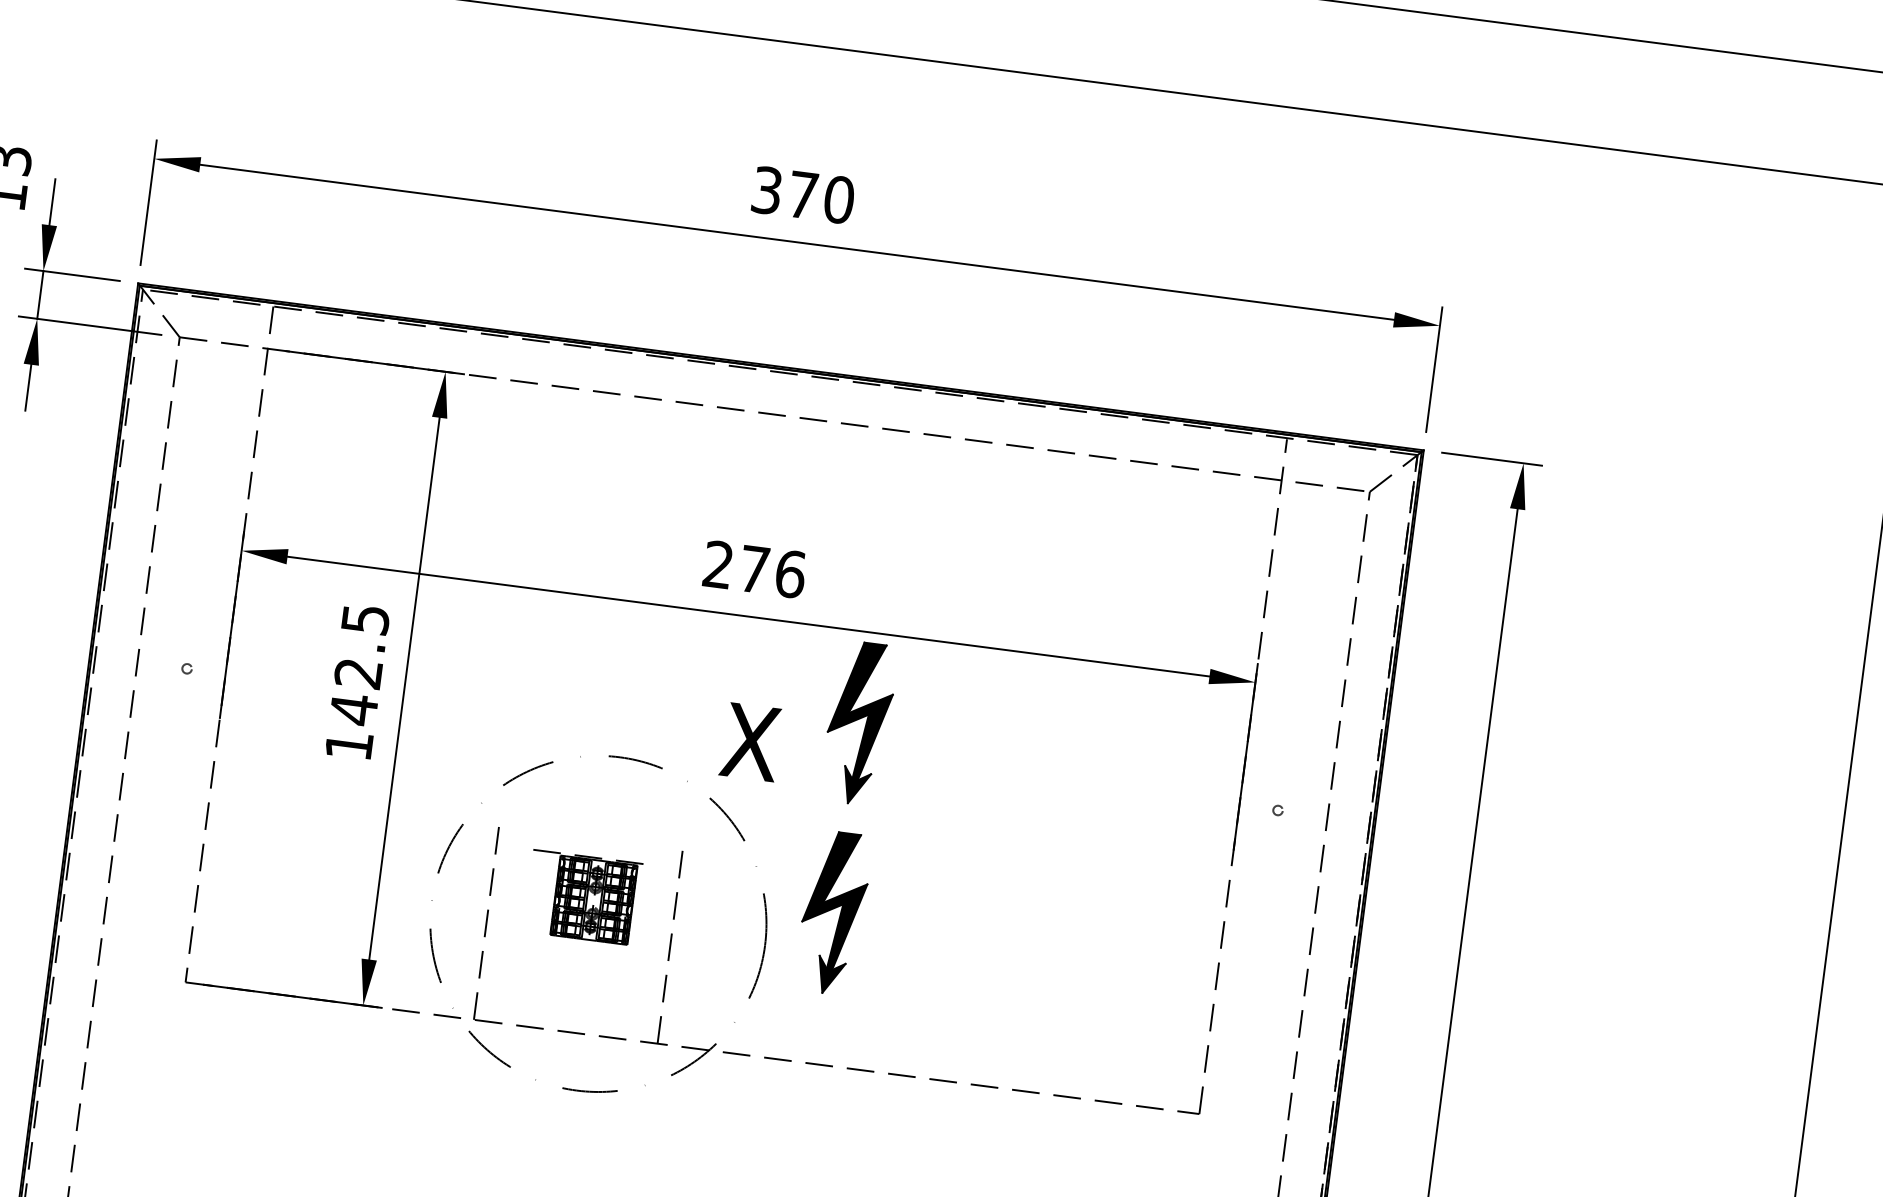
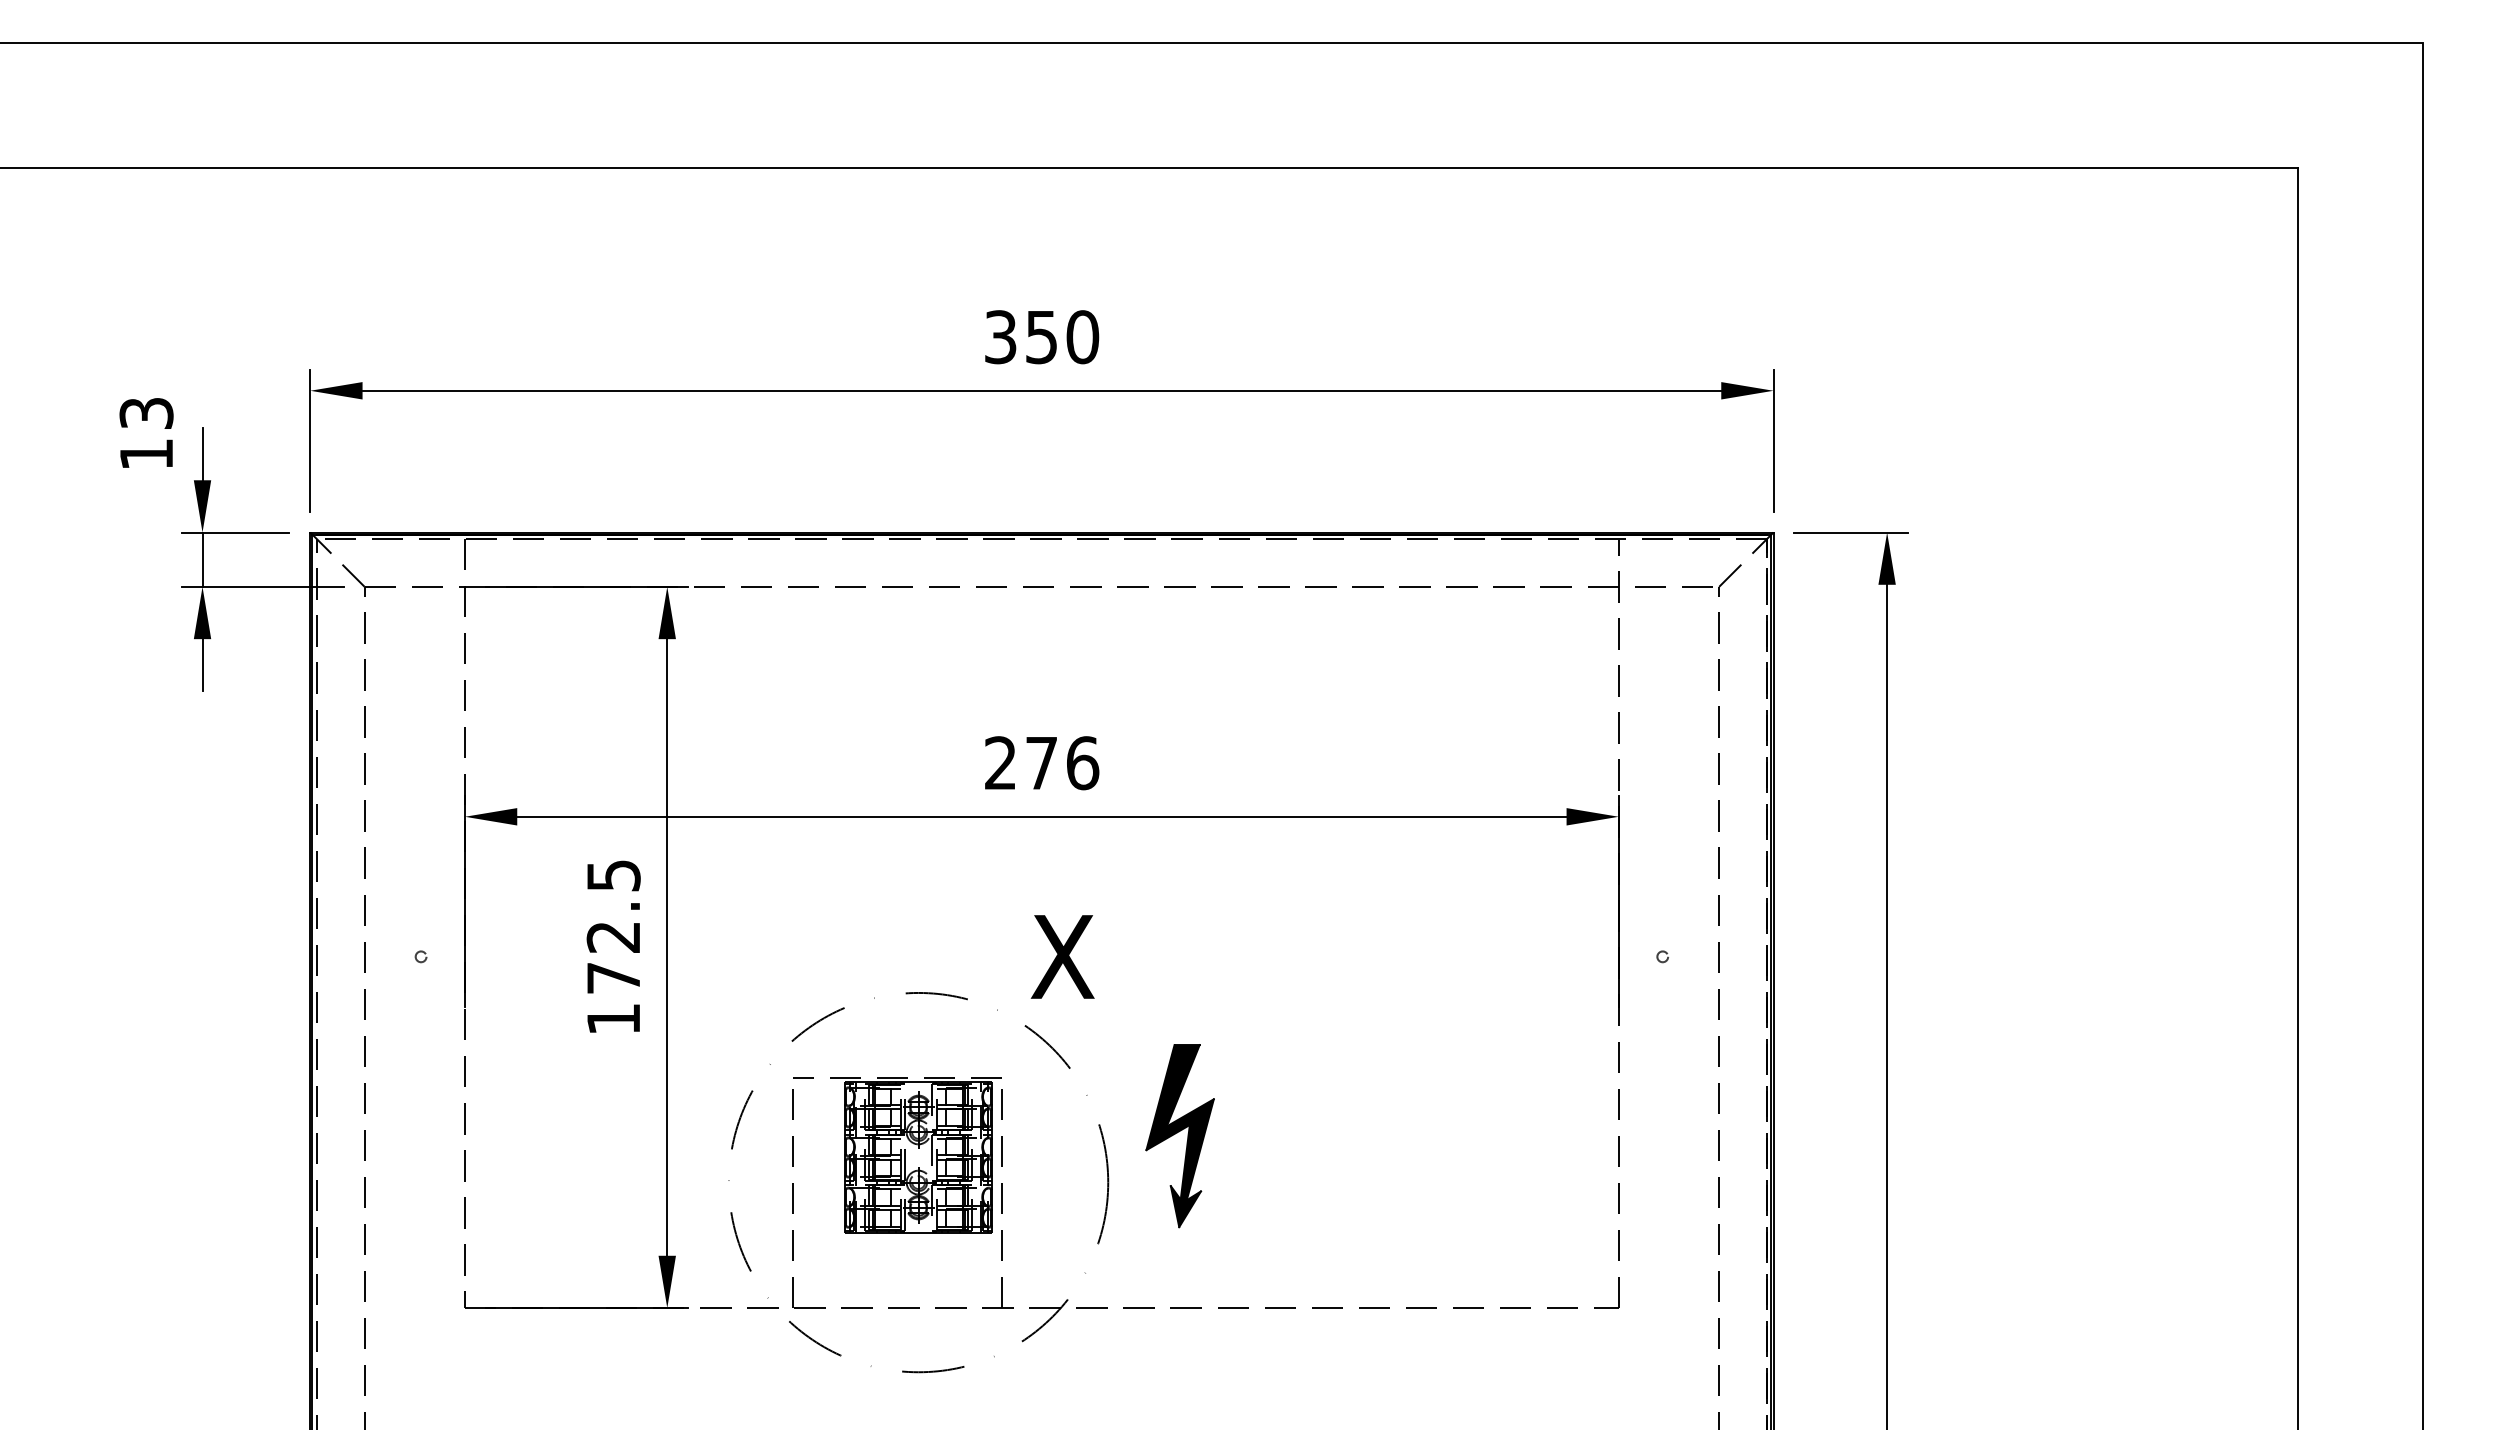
text: (802, 195) -> (1041, 337), 370 -> 350
text: (353, 709) -> (613, 978), 142.5 -> 172.5
part: (858, 723) -> (1180, 920), removed
part: (583, 897) -> (897, 1155), size x1.67

